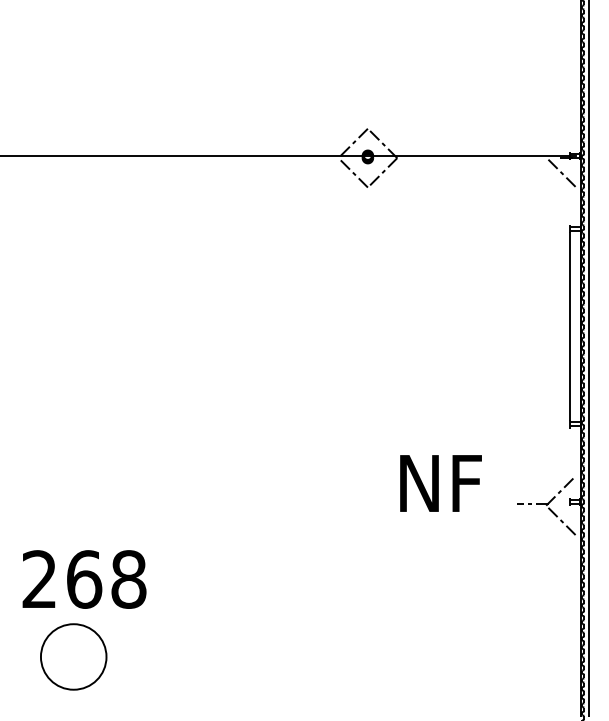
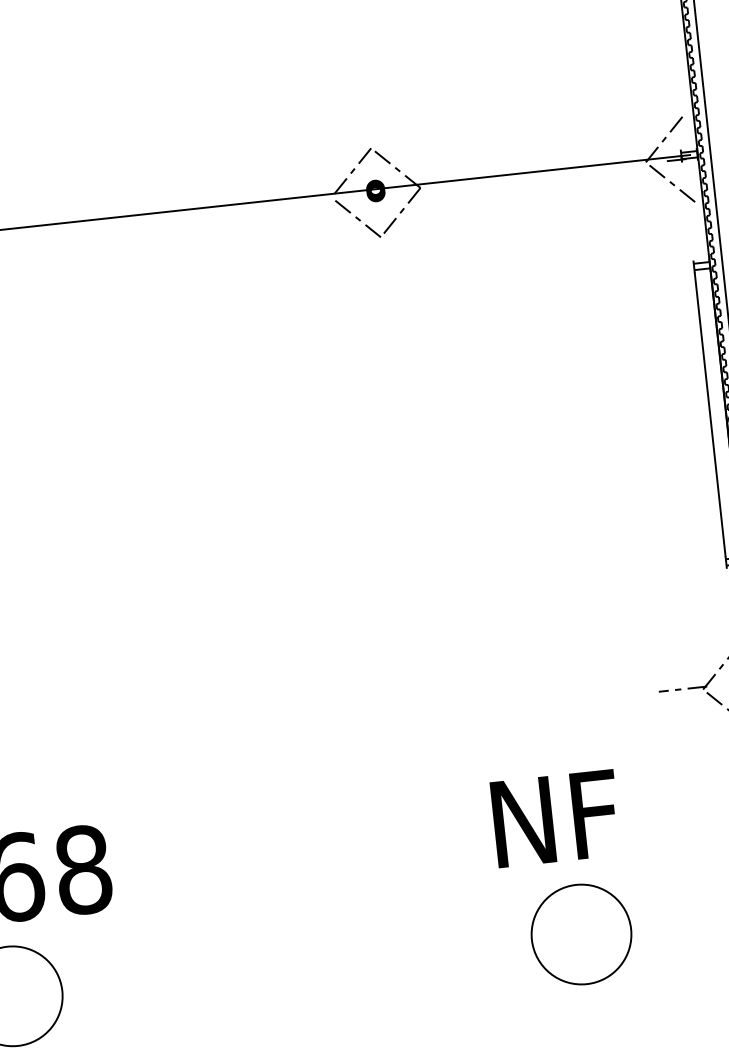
line: (560, 142) -> (665, 137), added
text: (440, 483) -> (555, 818), moved
circle: (449, 656) -> (581, 933), added

